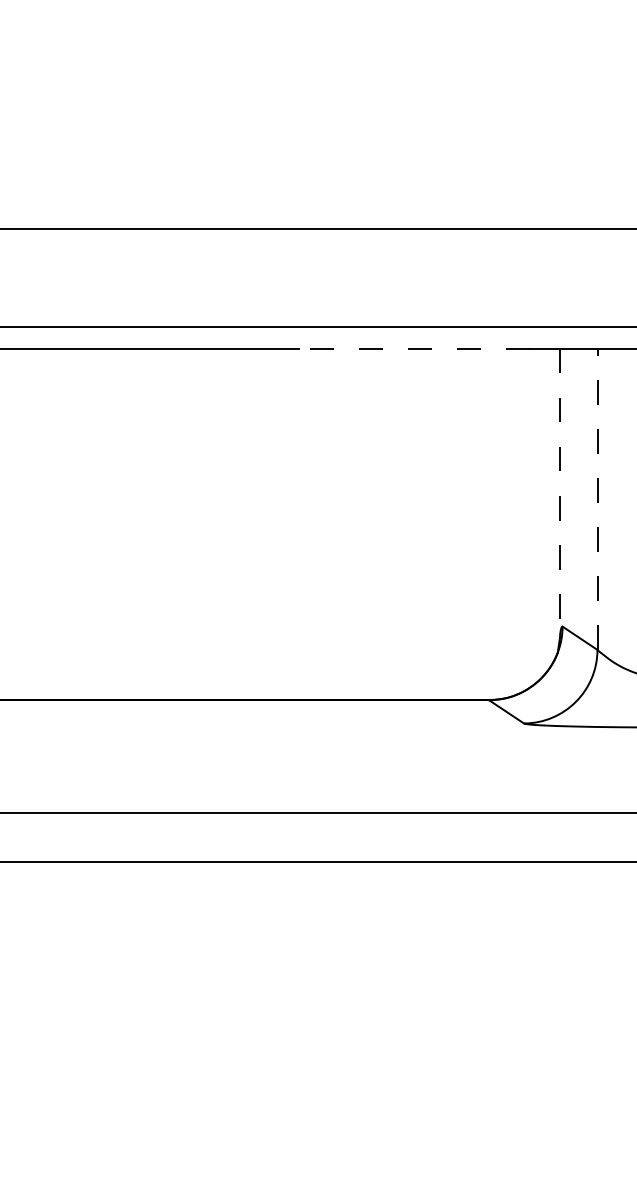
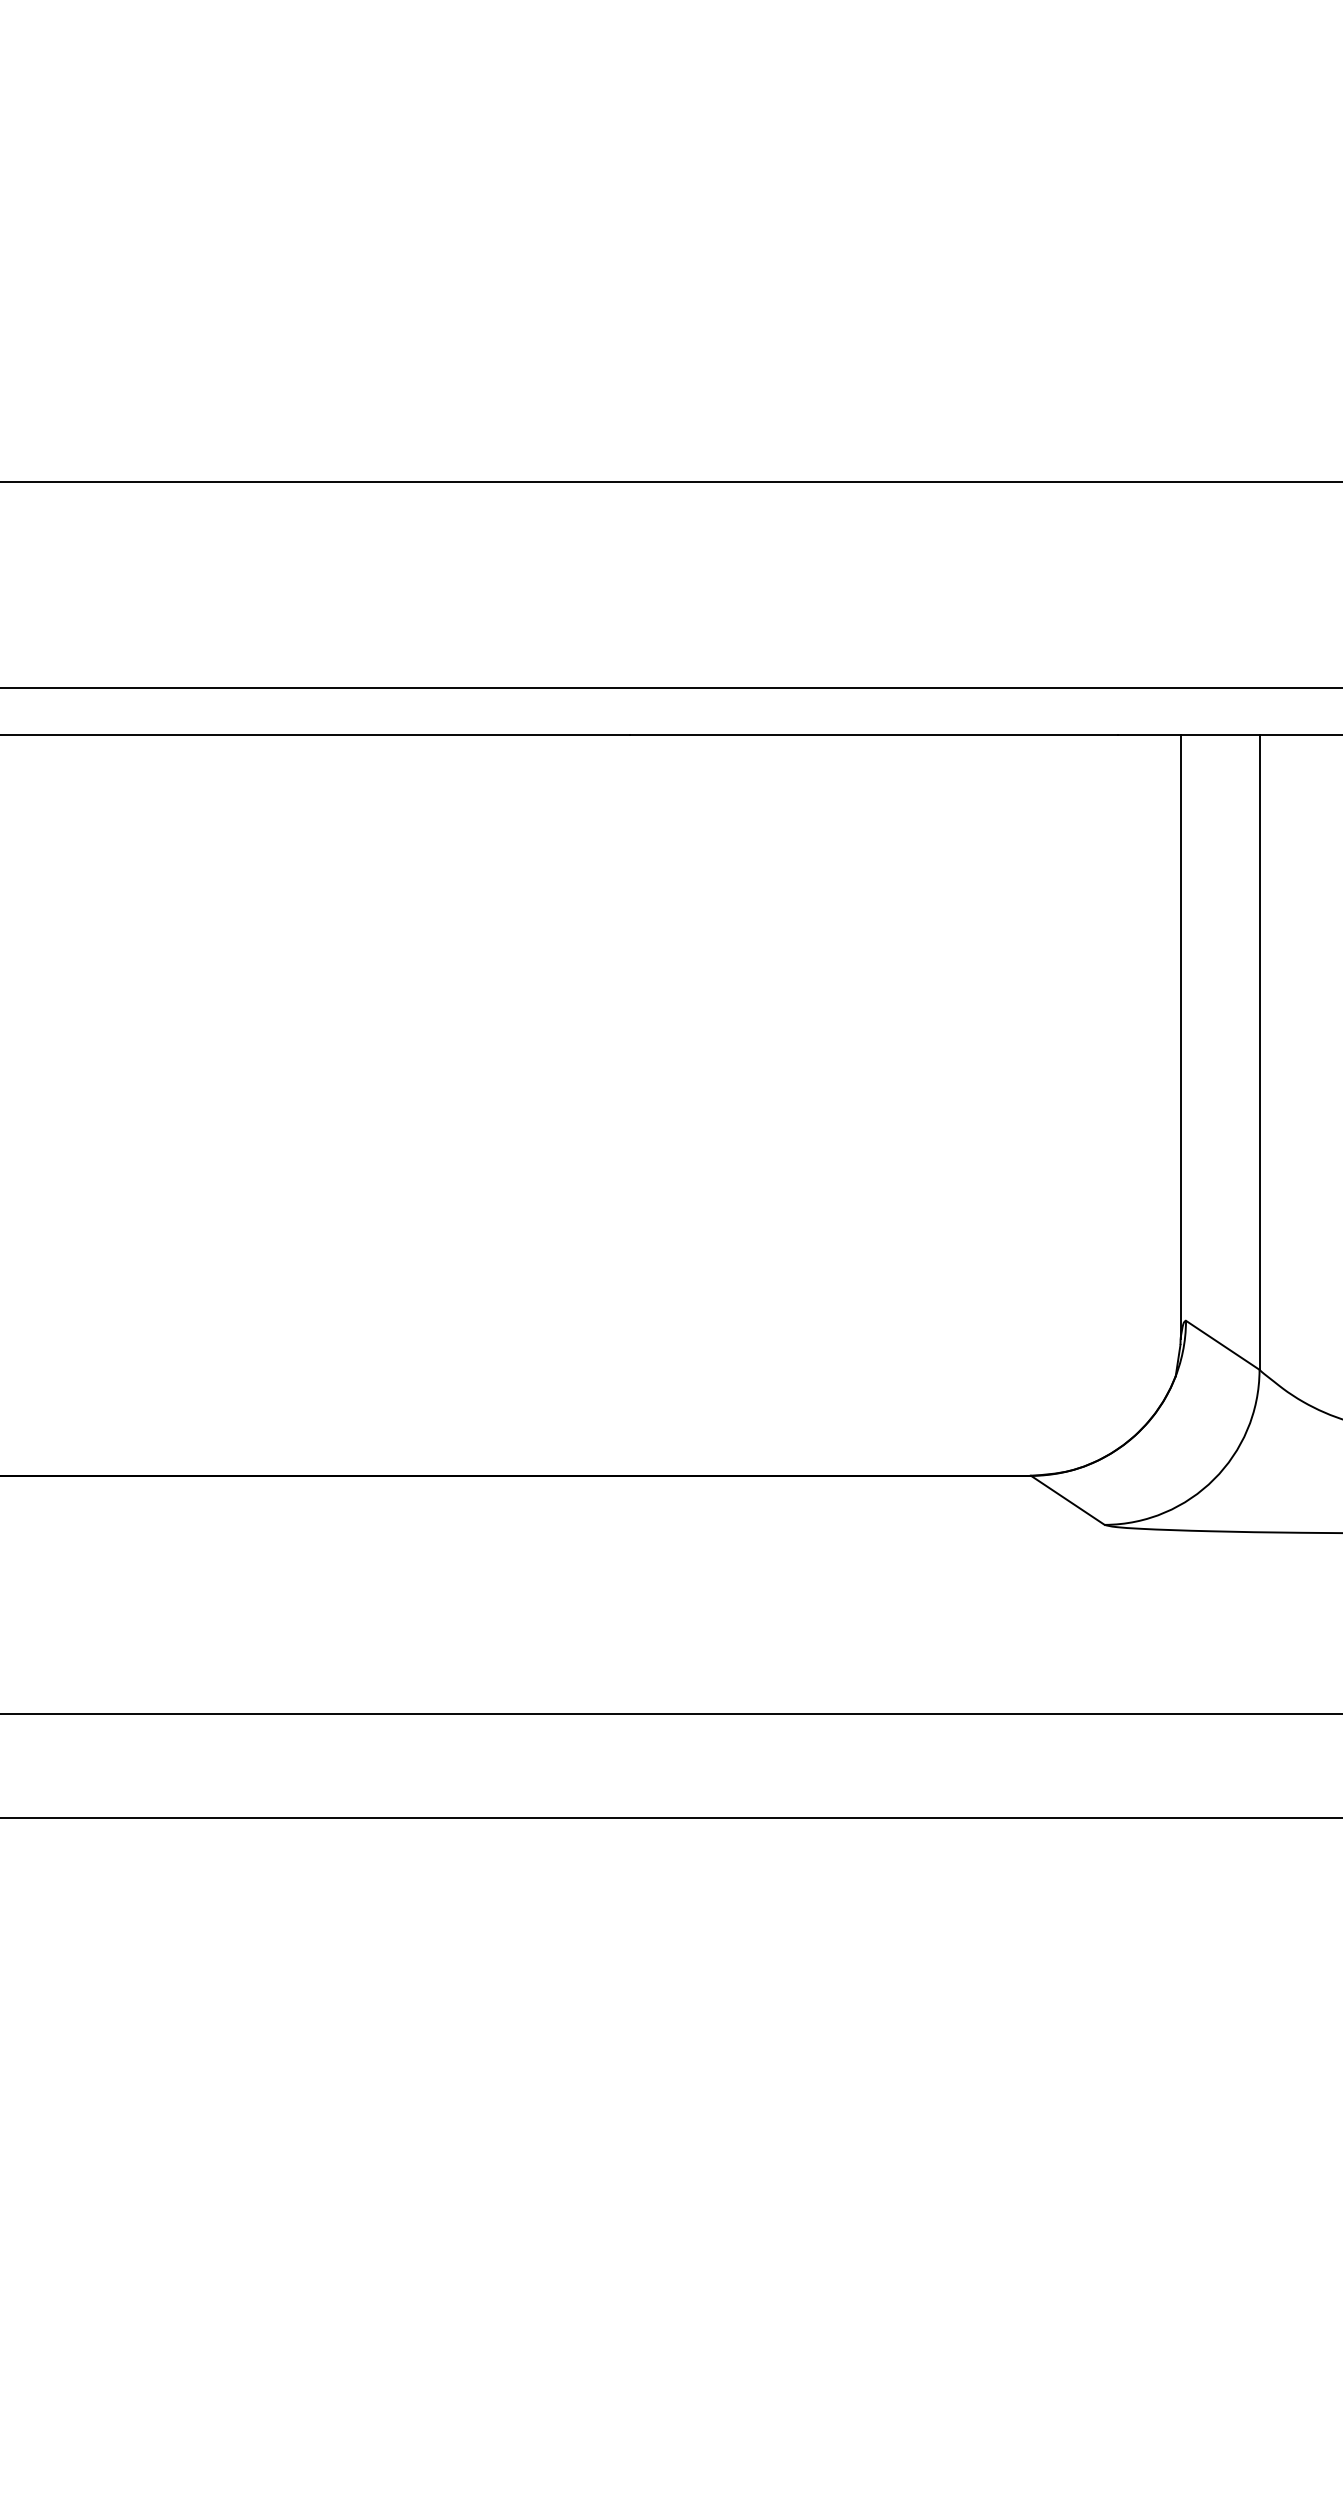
line: (414, 348) -> (873, 734), dashed -> solid
line: (560, 492) -> (1181, 1037), dashed -> solid
line: (597, 499) -> (1259, 1052), dashed -> solid

